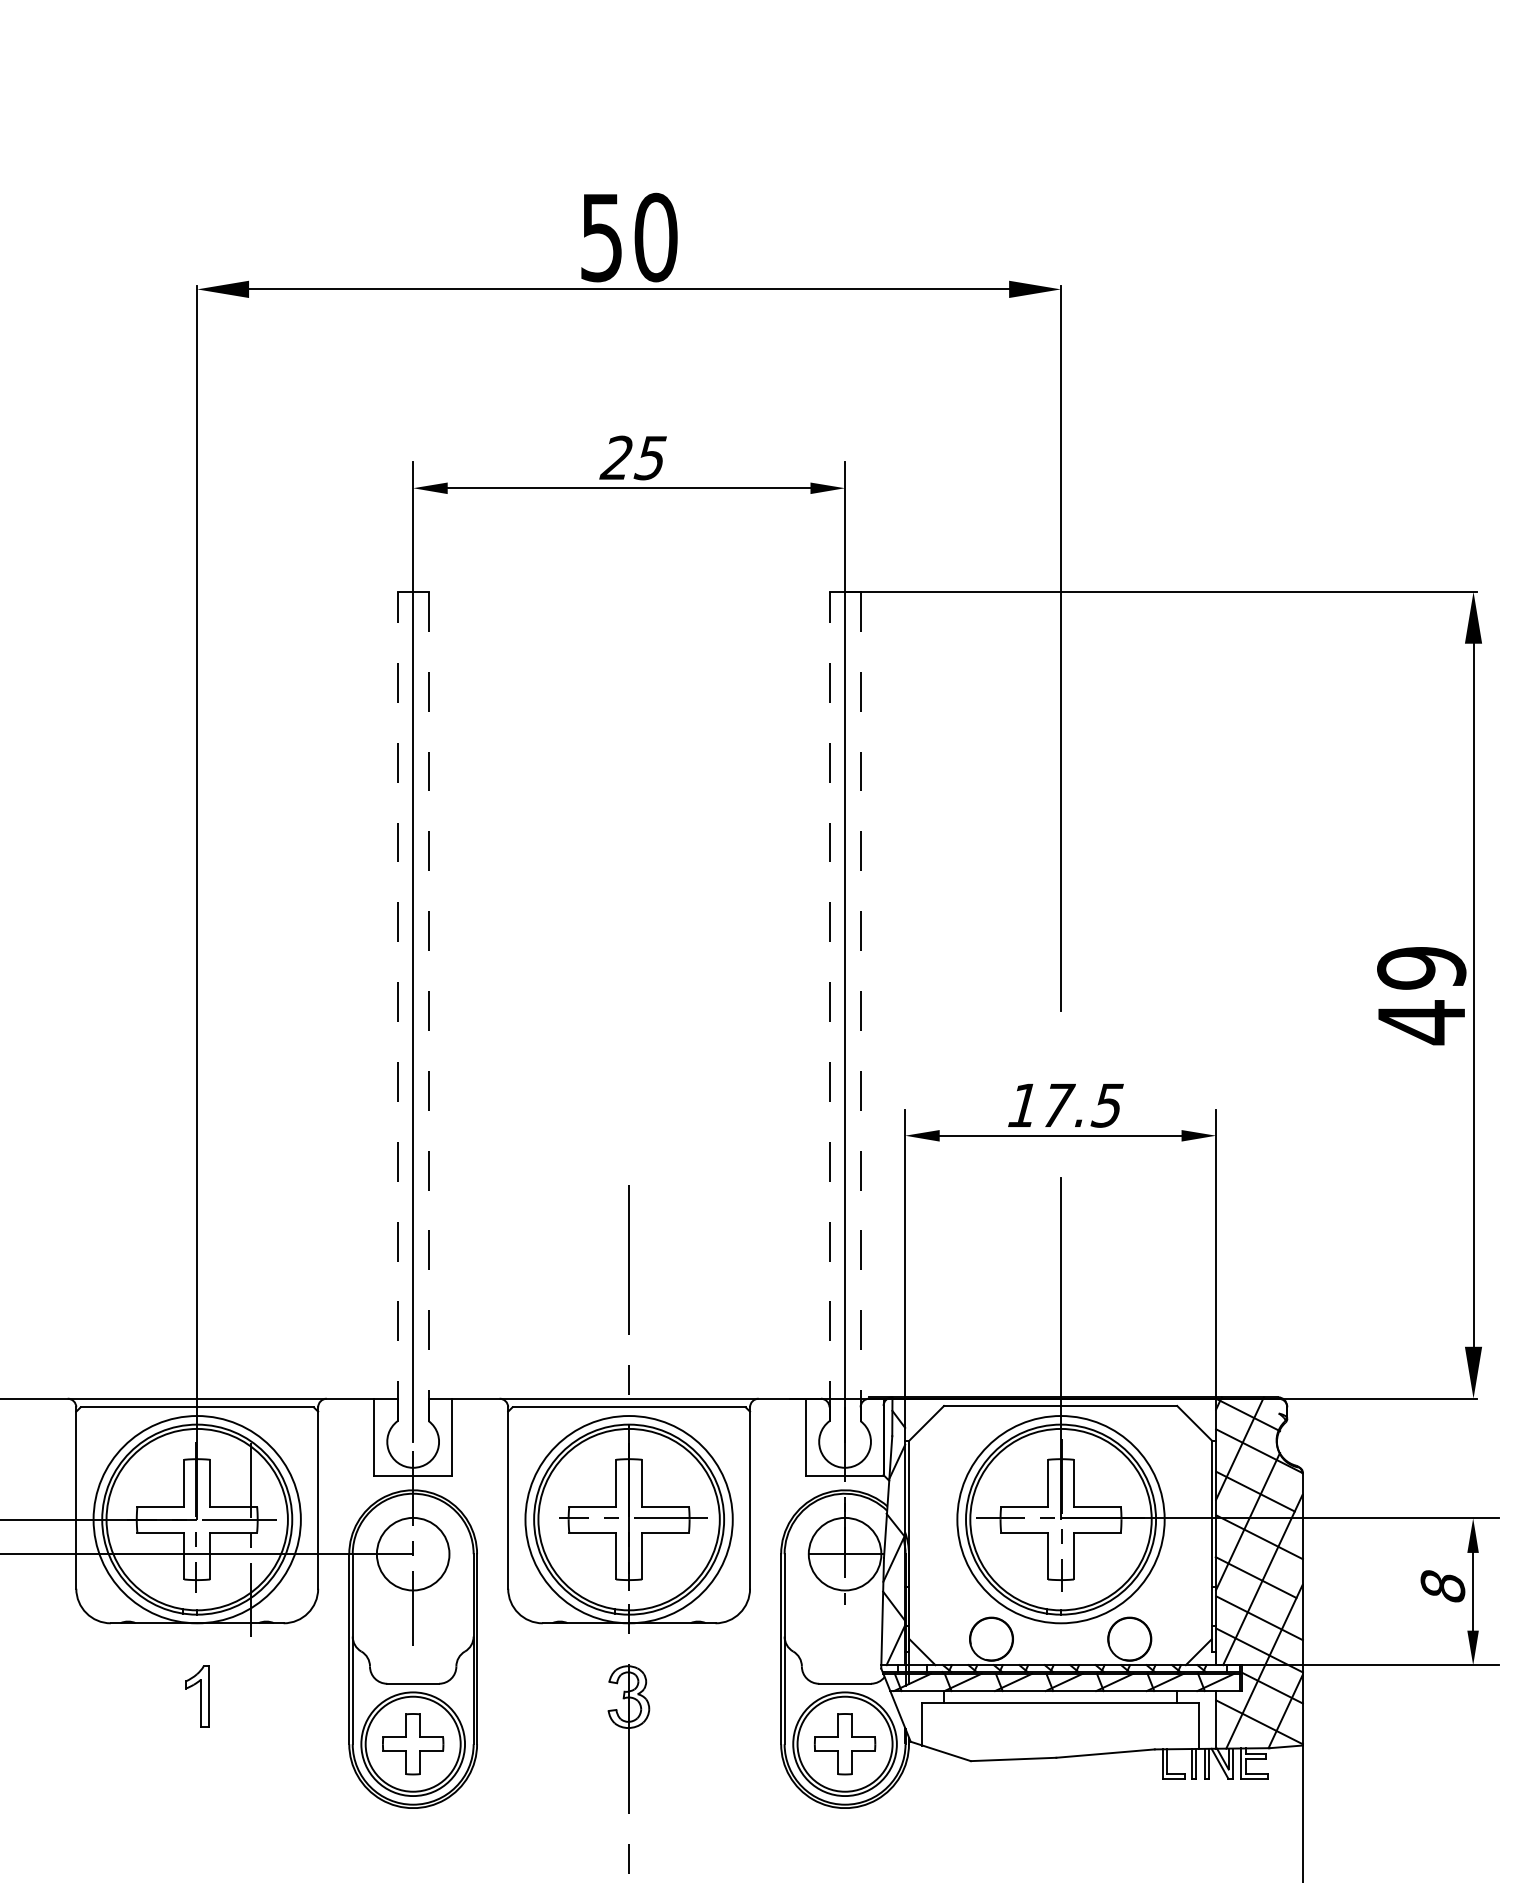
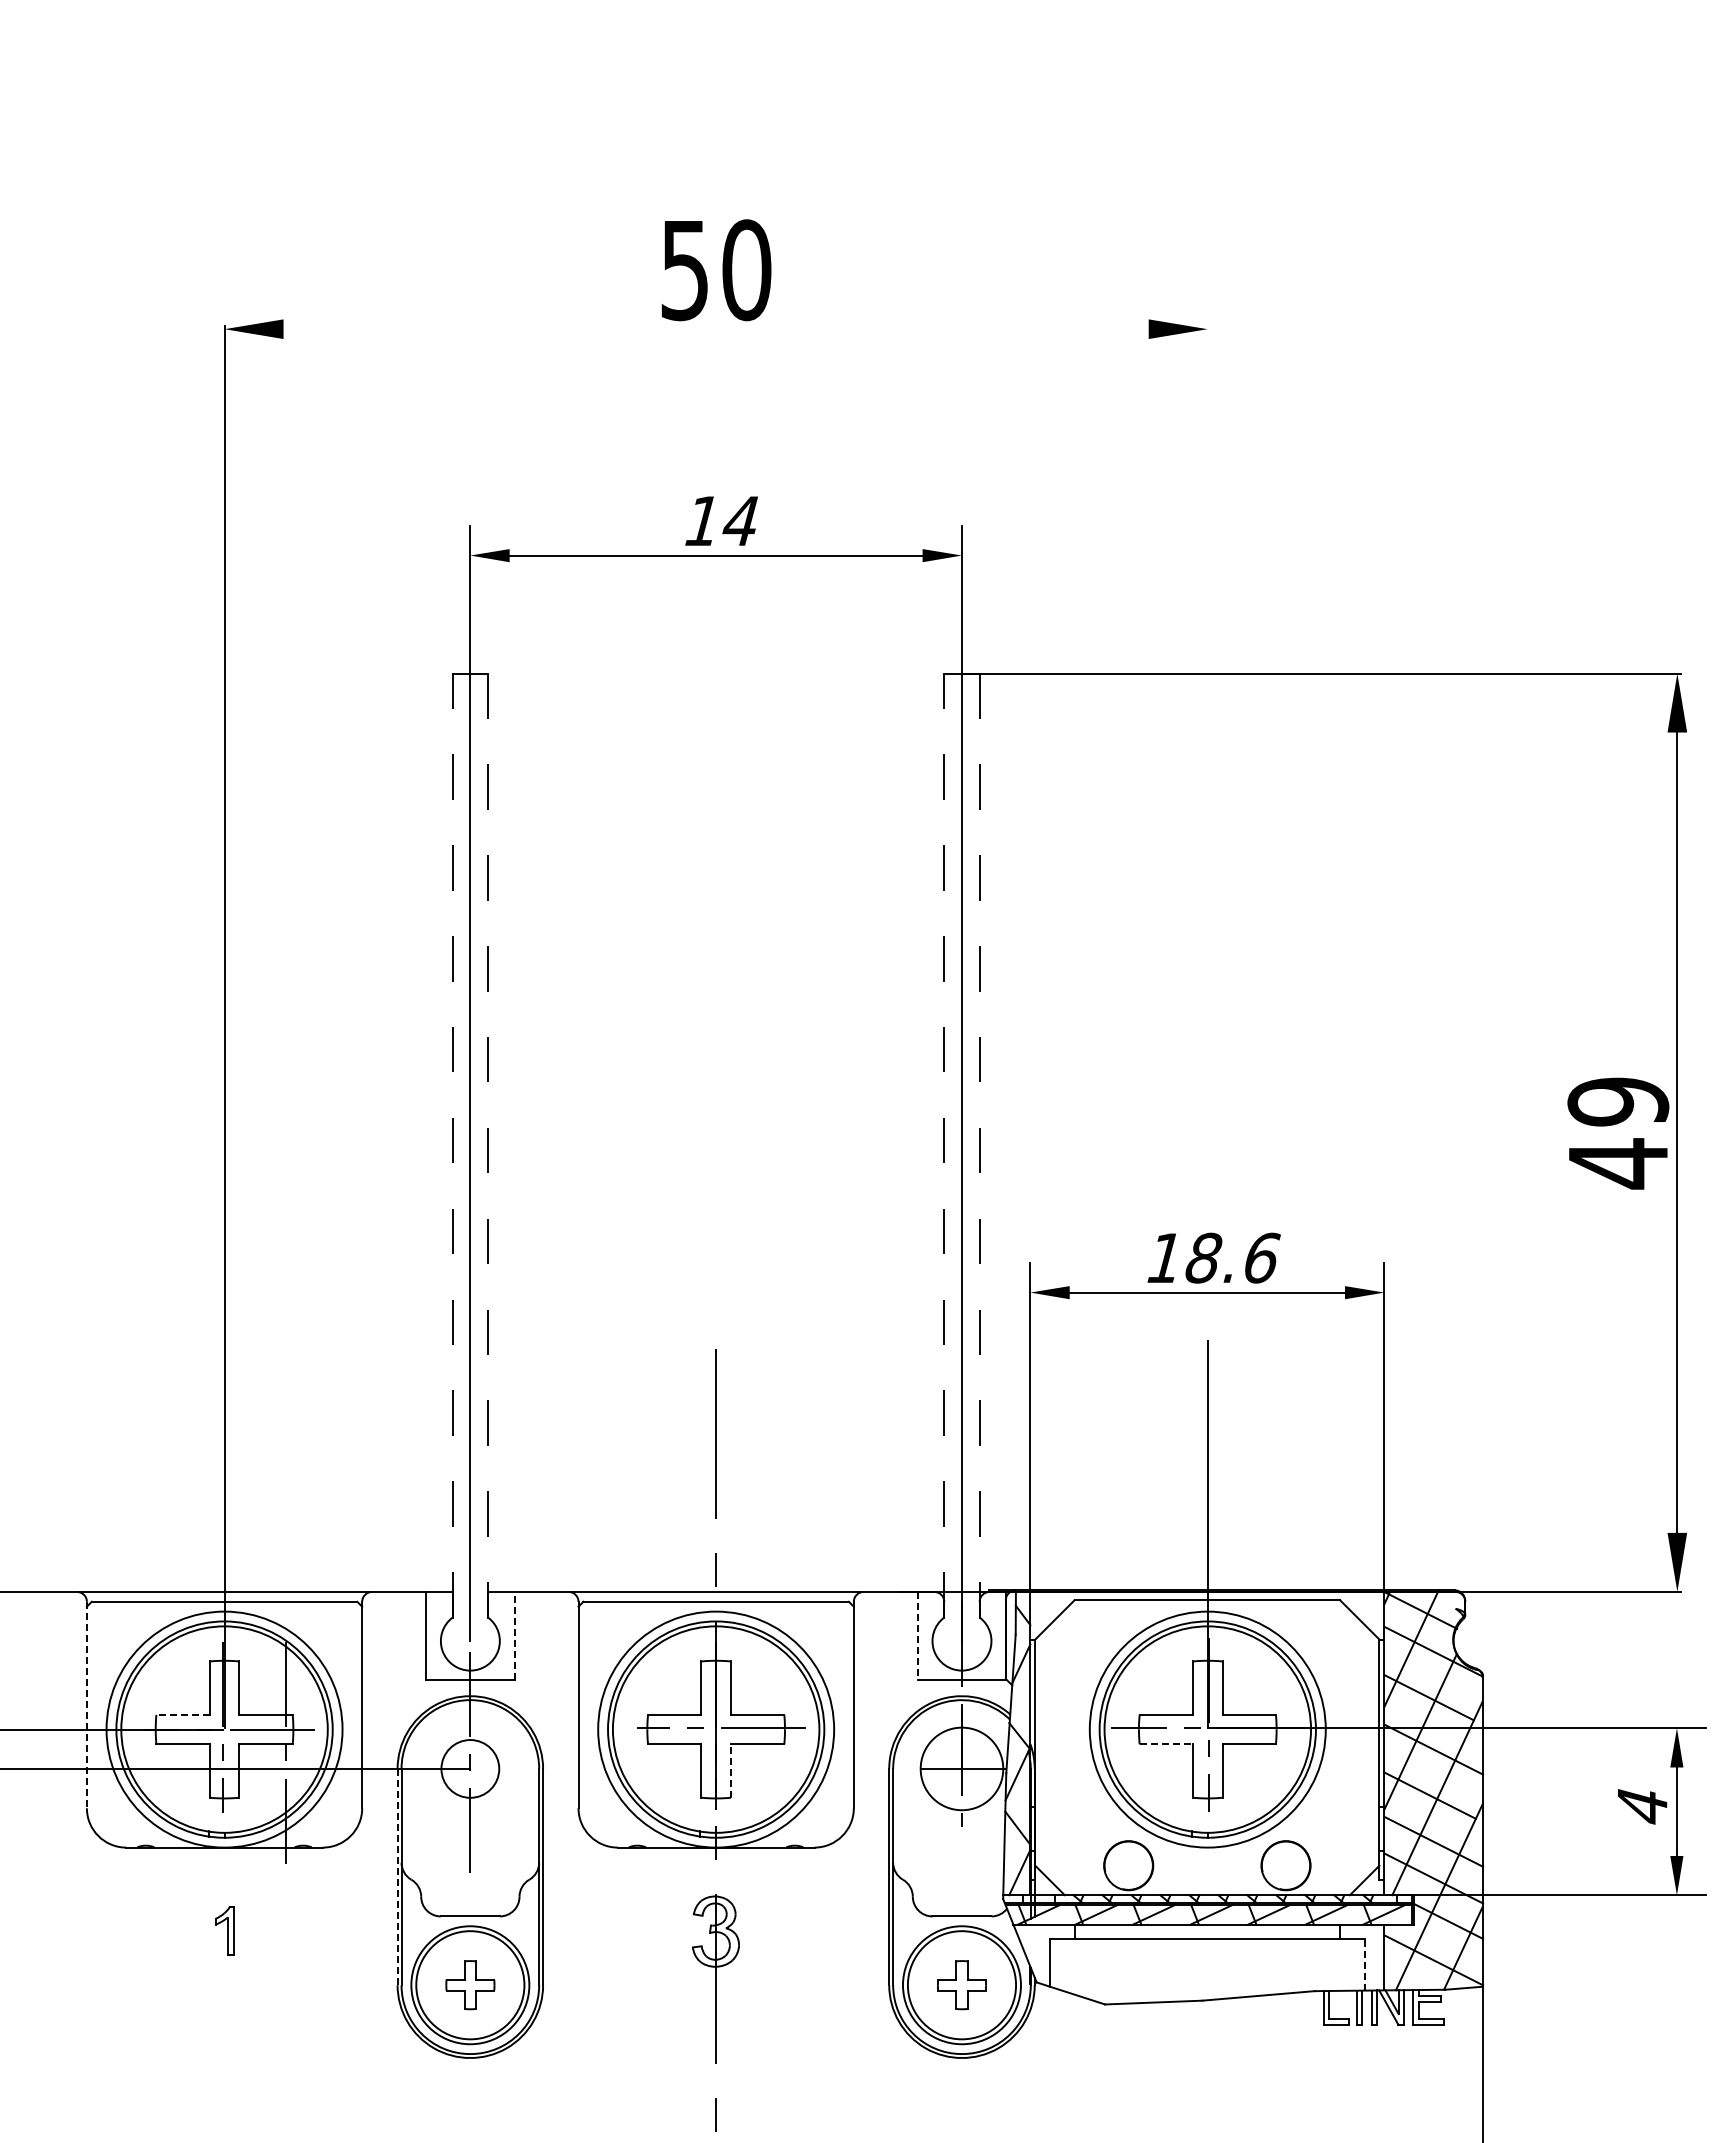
line: (628, 289) -> (715, 329), removed
text: (632, 457) -> (720, 520), 25 -> 14
line: (1060, 648) -> (1207, 737), removed
text: (1082, 1104) -> (1232, 1257), 17.5 -> 18.6
line: (451, 1436) -> (514, 1635), solid -> dashed
line: (805, 1437) -> (917, 1636), solid -> dashed
line: (75, 1498) -> (86, 1705), solid -> dashed
line: (161, 1506) -> (183, 1714), solid -> dashed
line: (1024, 1532) -> (1166, 1744), solid -> dashed
circle: (413, 1553) -> (470, 1768), size x0.7
line: (641, 1556) -> (730, 1771), solid -> dashed
text: (1442, 1586) -> (1642, 1805), 8 -> 4
line: (349, 1649) -> (397, 1877), solid -> dashed
part: (197, 1696) -> (224, 1930), size x0.7
line: (1198, 1726) -> (1364, 1964), solid -> dashed
part: (413, 1743) -> (470, 1984), size x0.7
part: (844, 1743) -> (961, 1984), size x0.7

